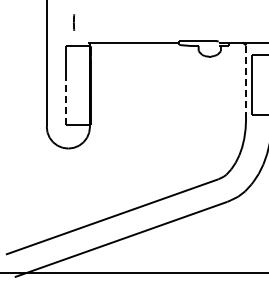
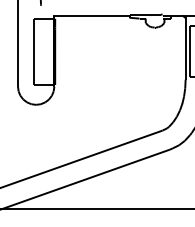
line: (246, 82) -> (185, 49), dashed -> solid
line: (65, 99) -> (33, 63), dashed -> solid

